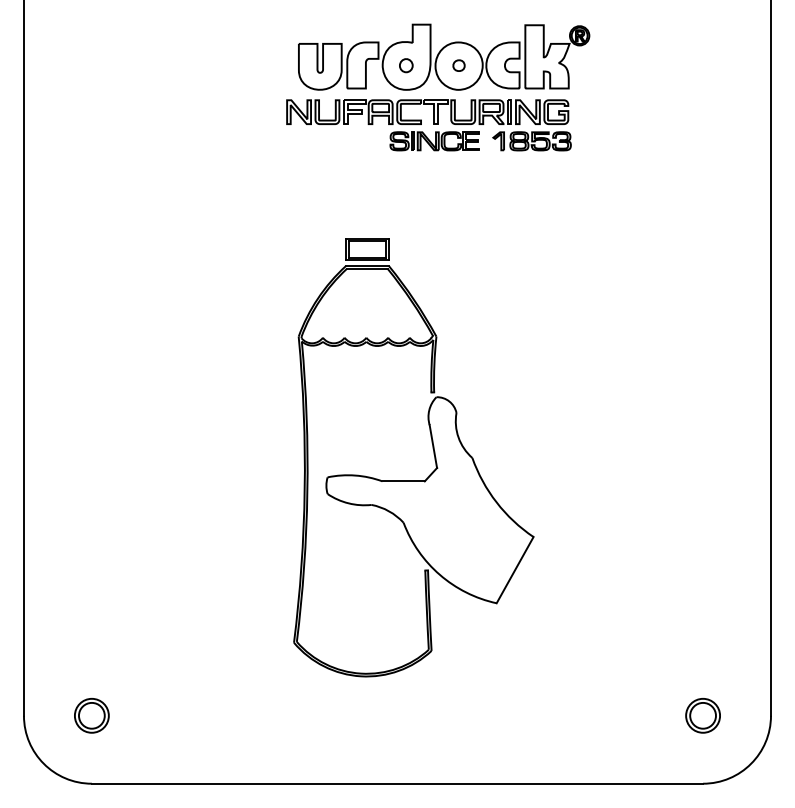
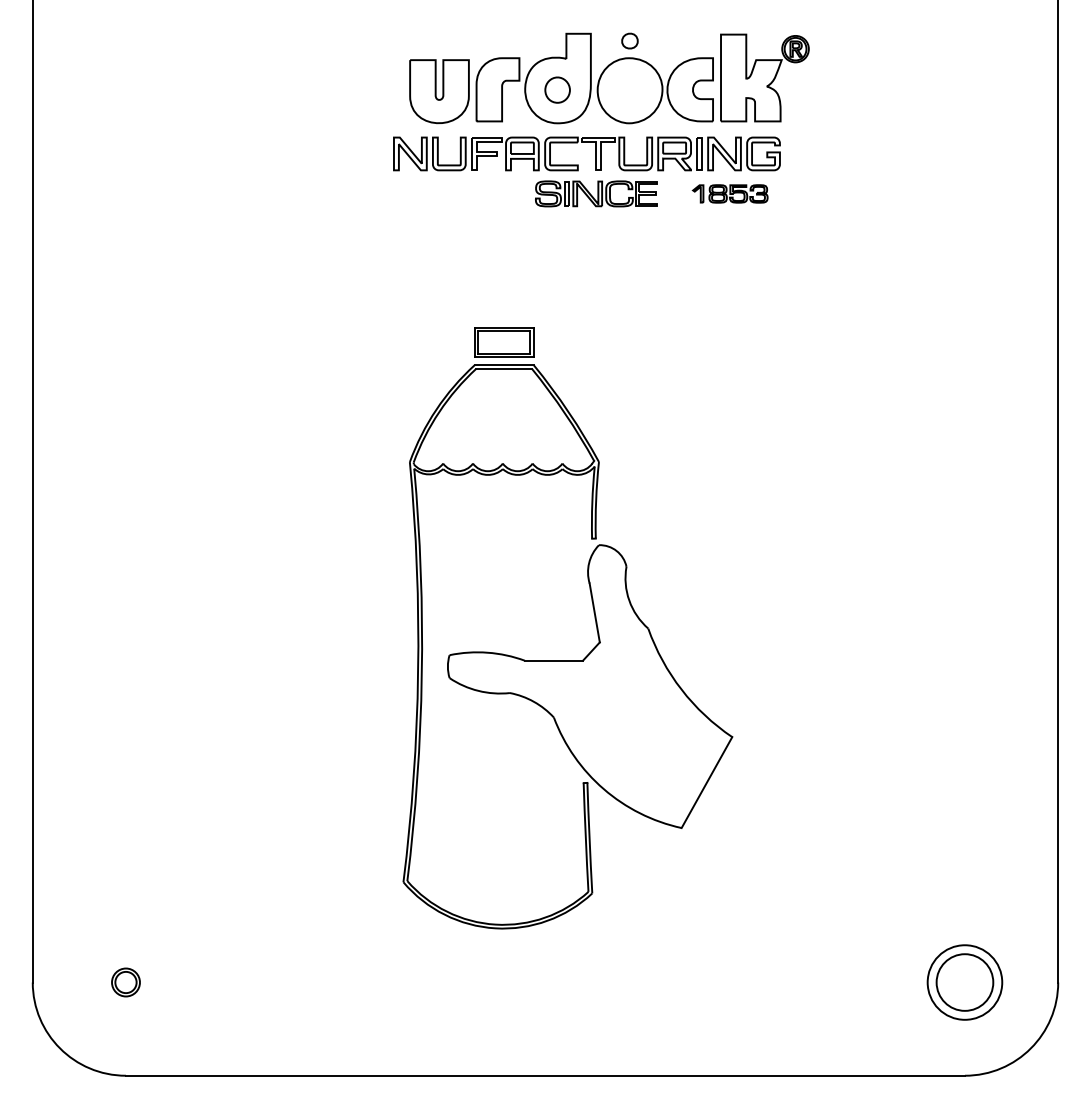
part: (406, 65) -> (557, 89), size x1.4
part: (458, 65) -> (629, 40), moved
part: (532, 141) -> (730, 193), size x0.7
part: (91, 715) -> (125, 982), size x0.6
part: (702, 715) -> (964, 982), size x1.6

